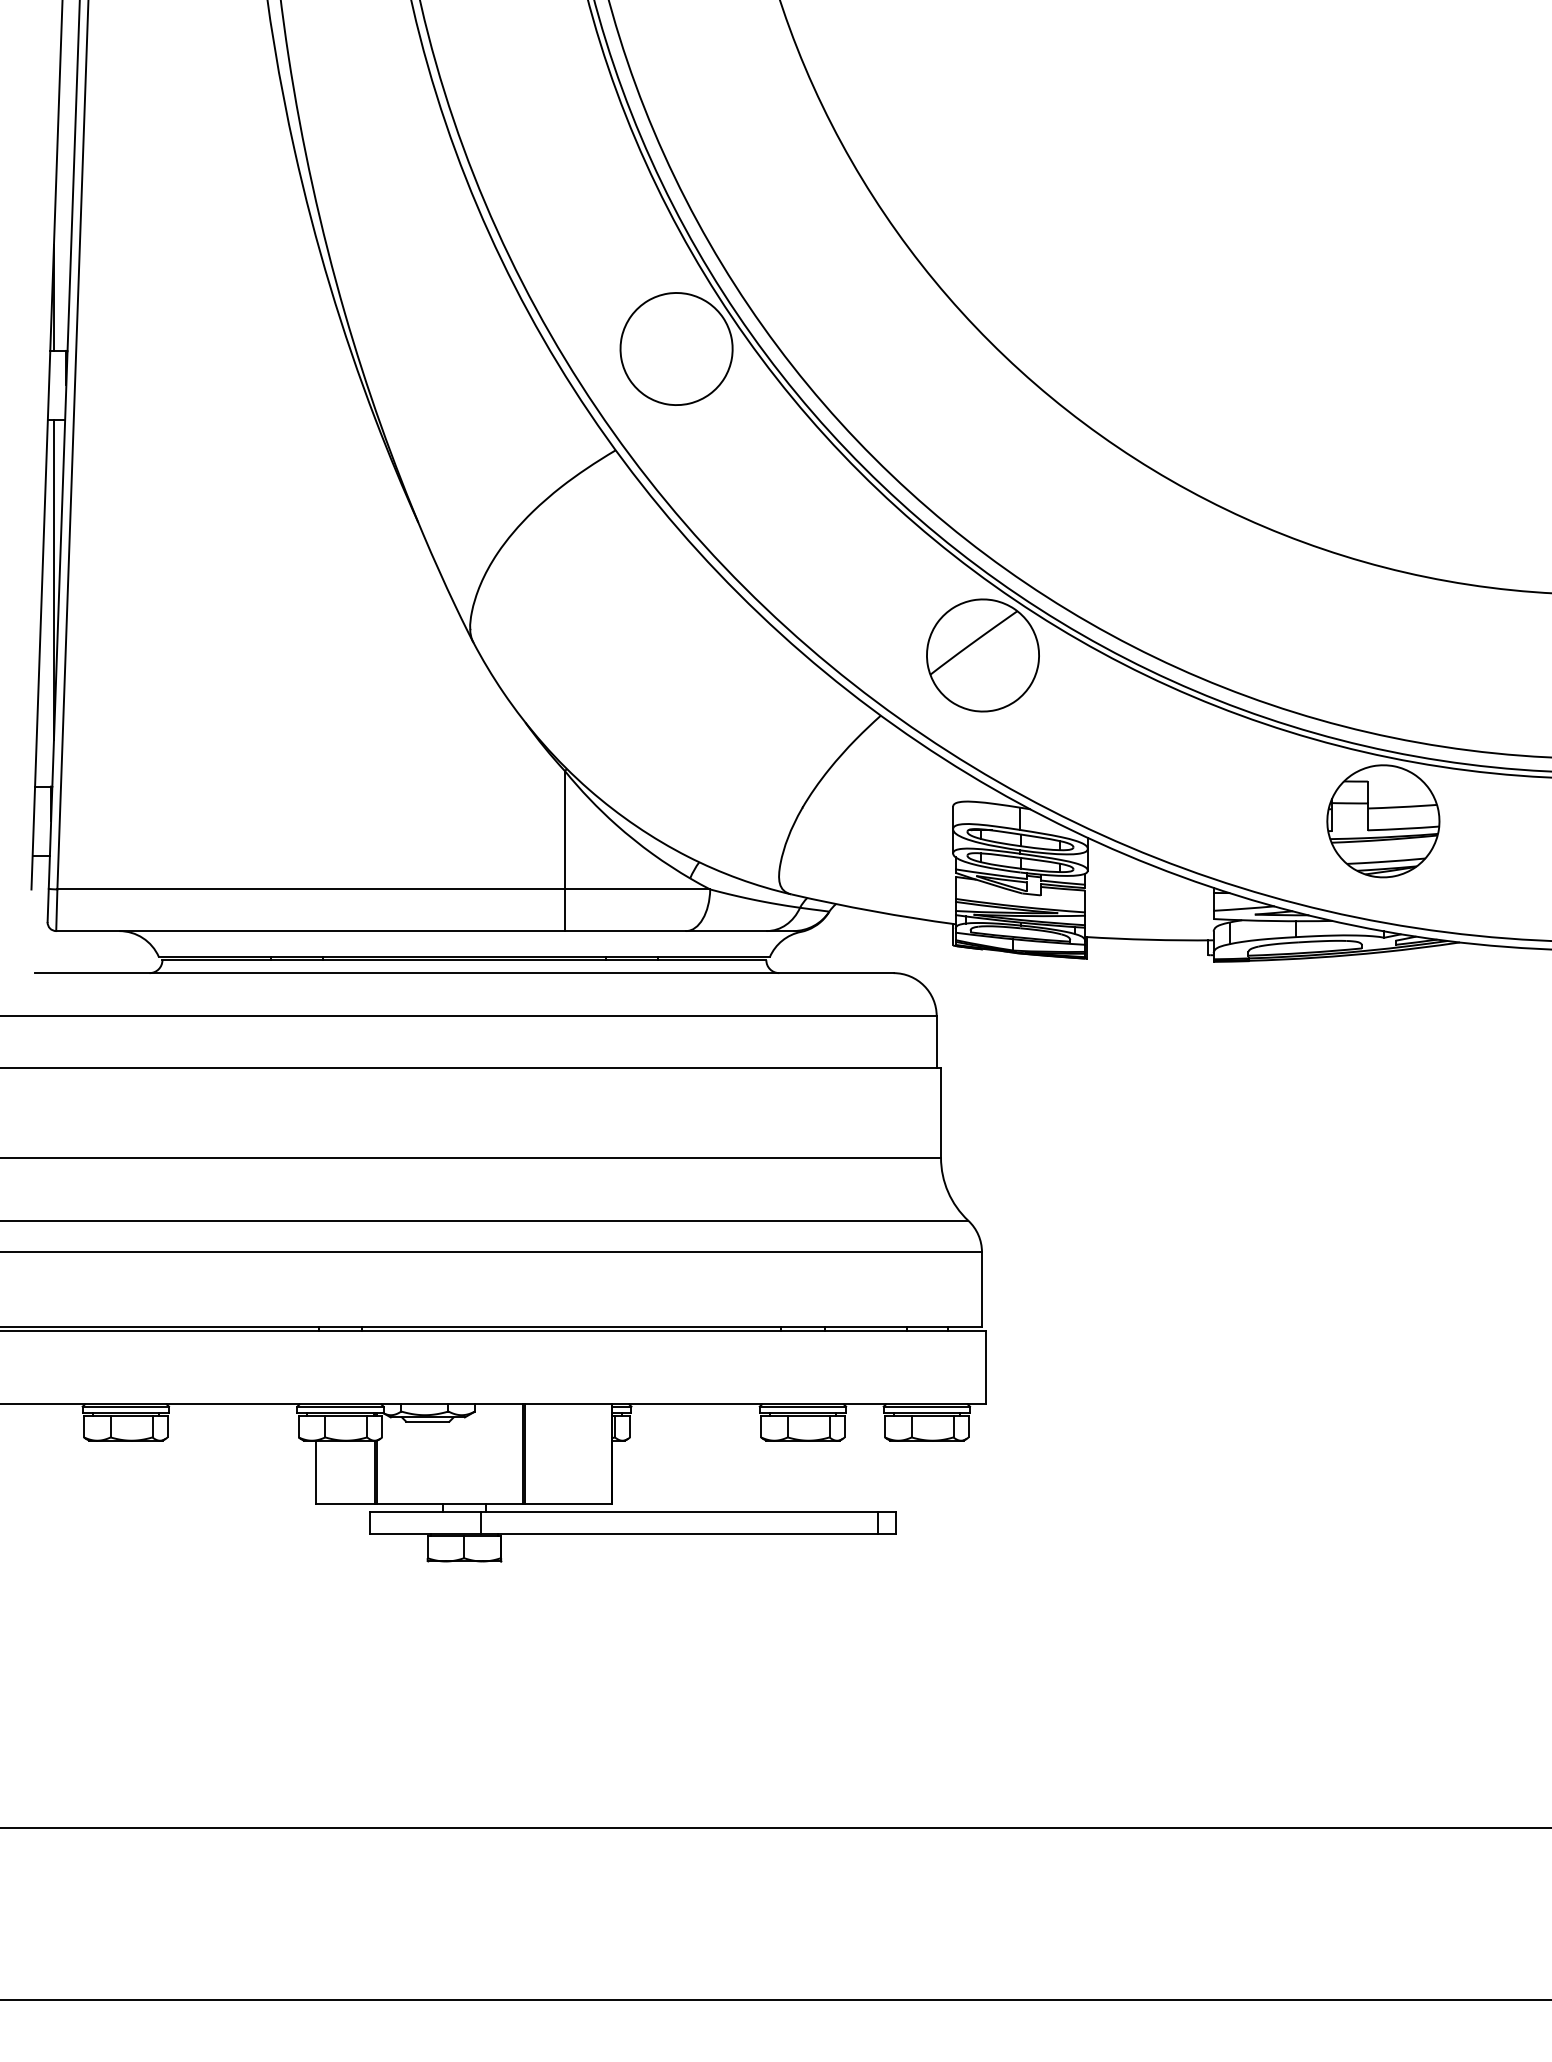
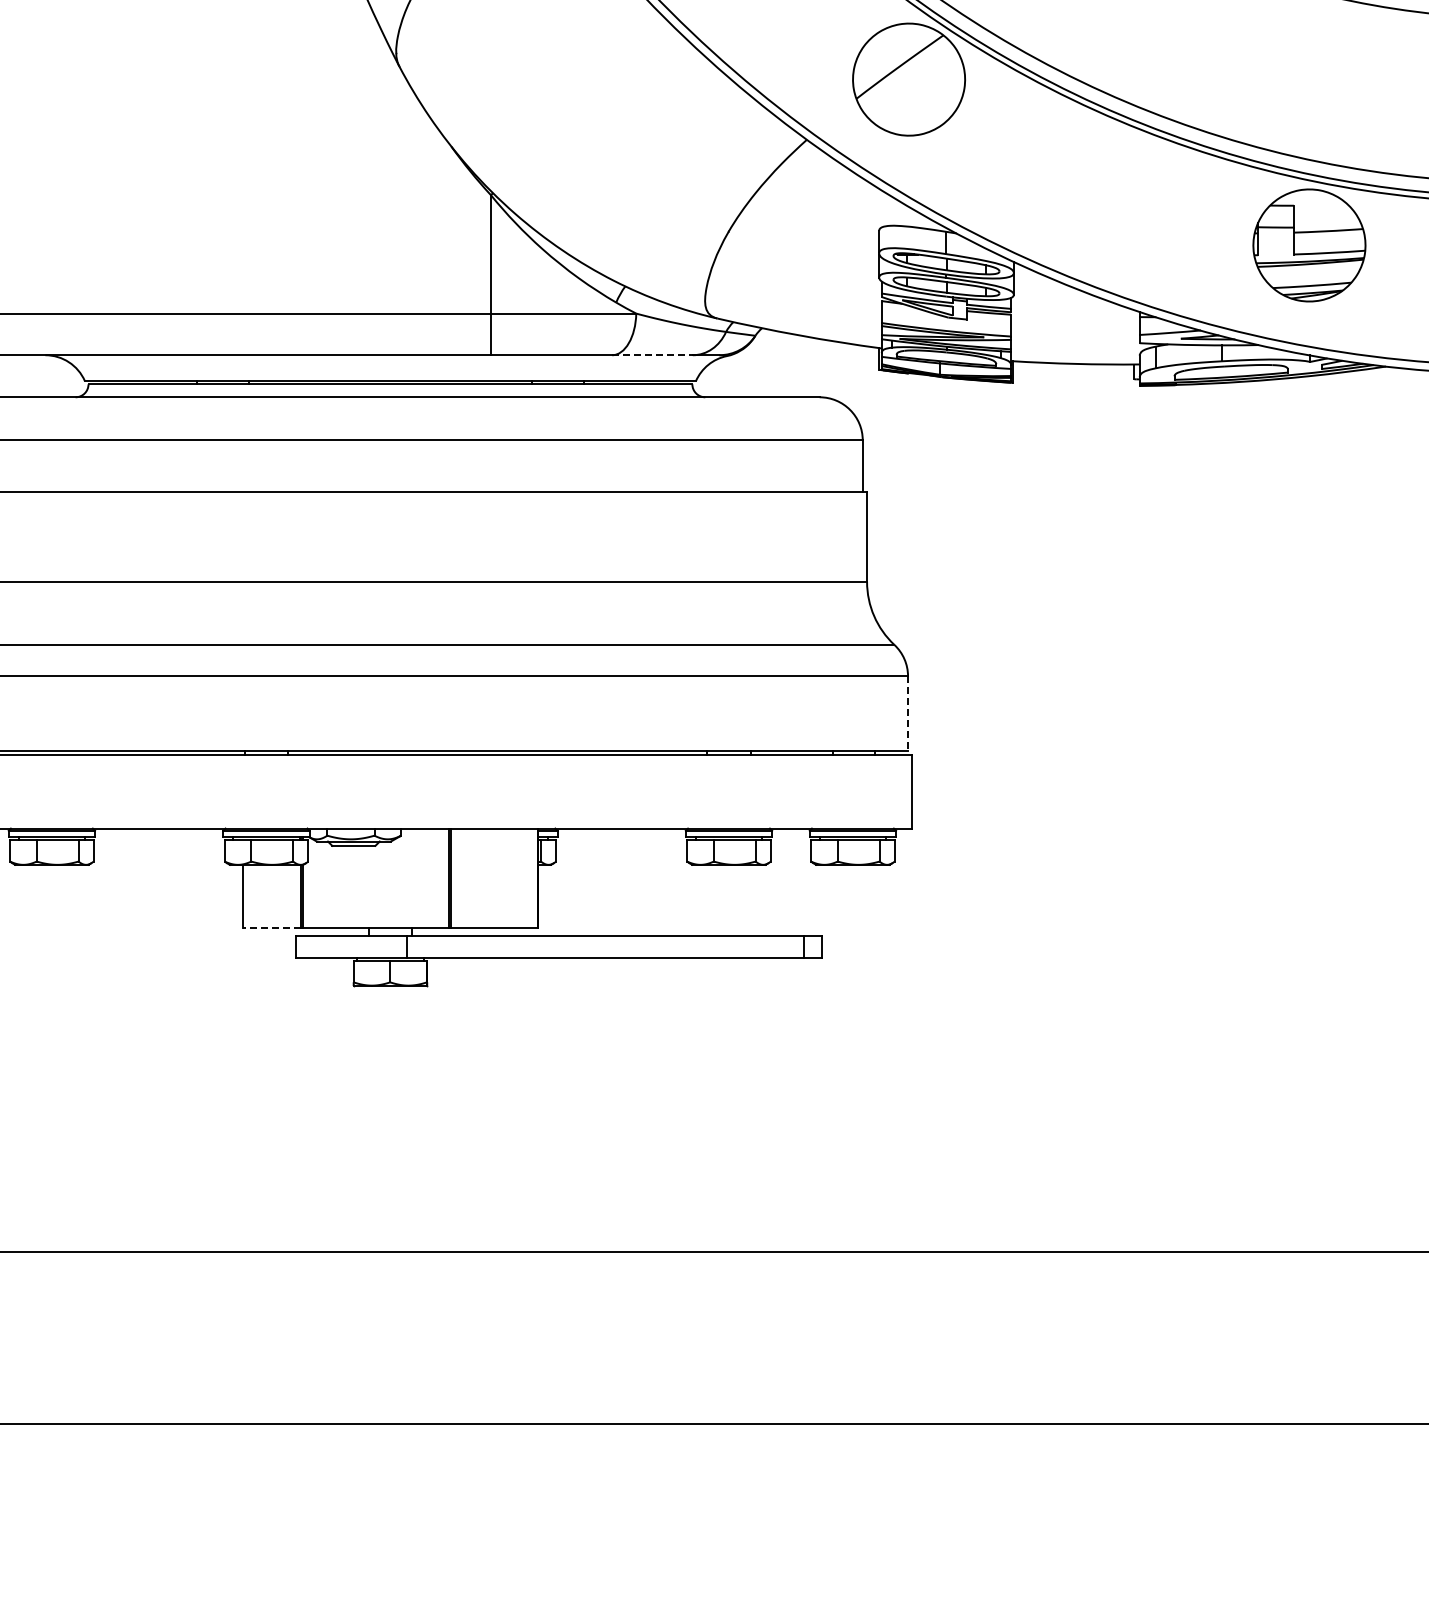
line: (726, 931) -> (652, 355), solid -> dashed
line: (982, 1290) -> (908, 714), solid -> dashed
line: (345, 1503) -> (271, 927), solid -> dashed

